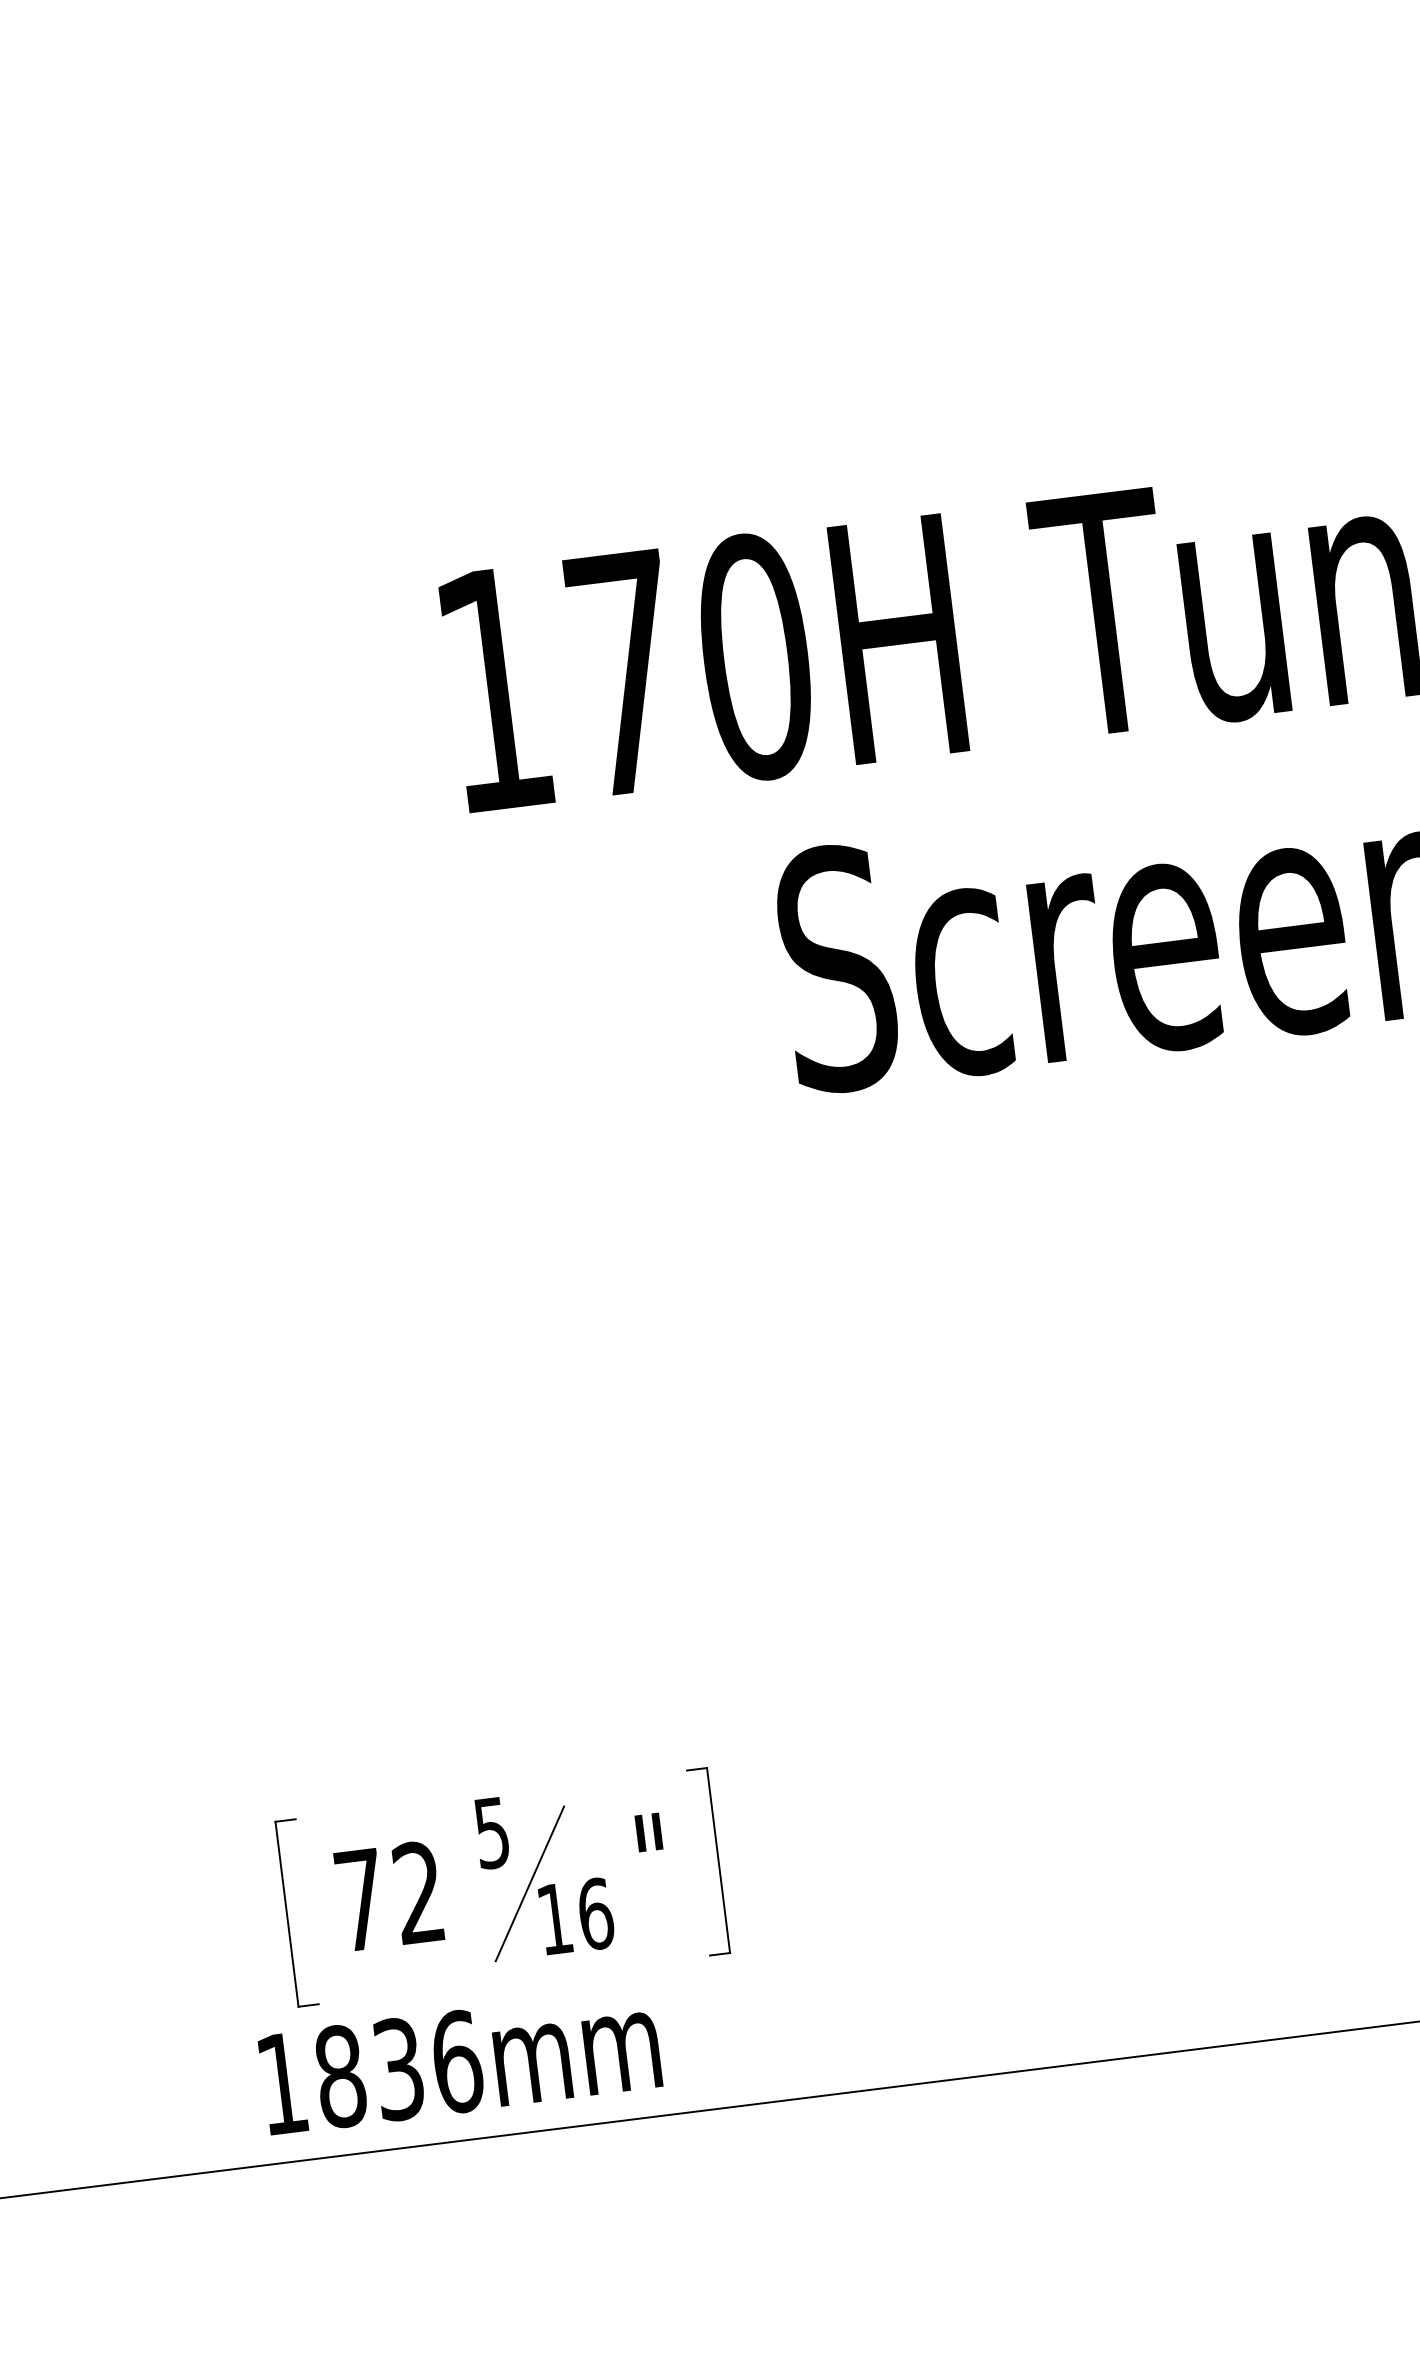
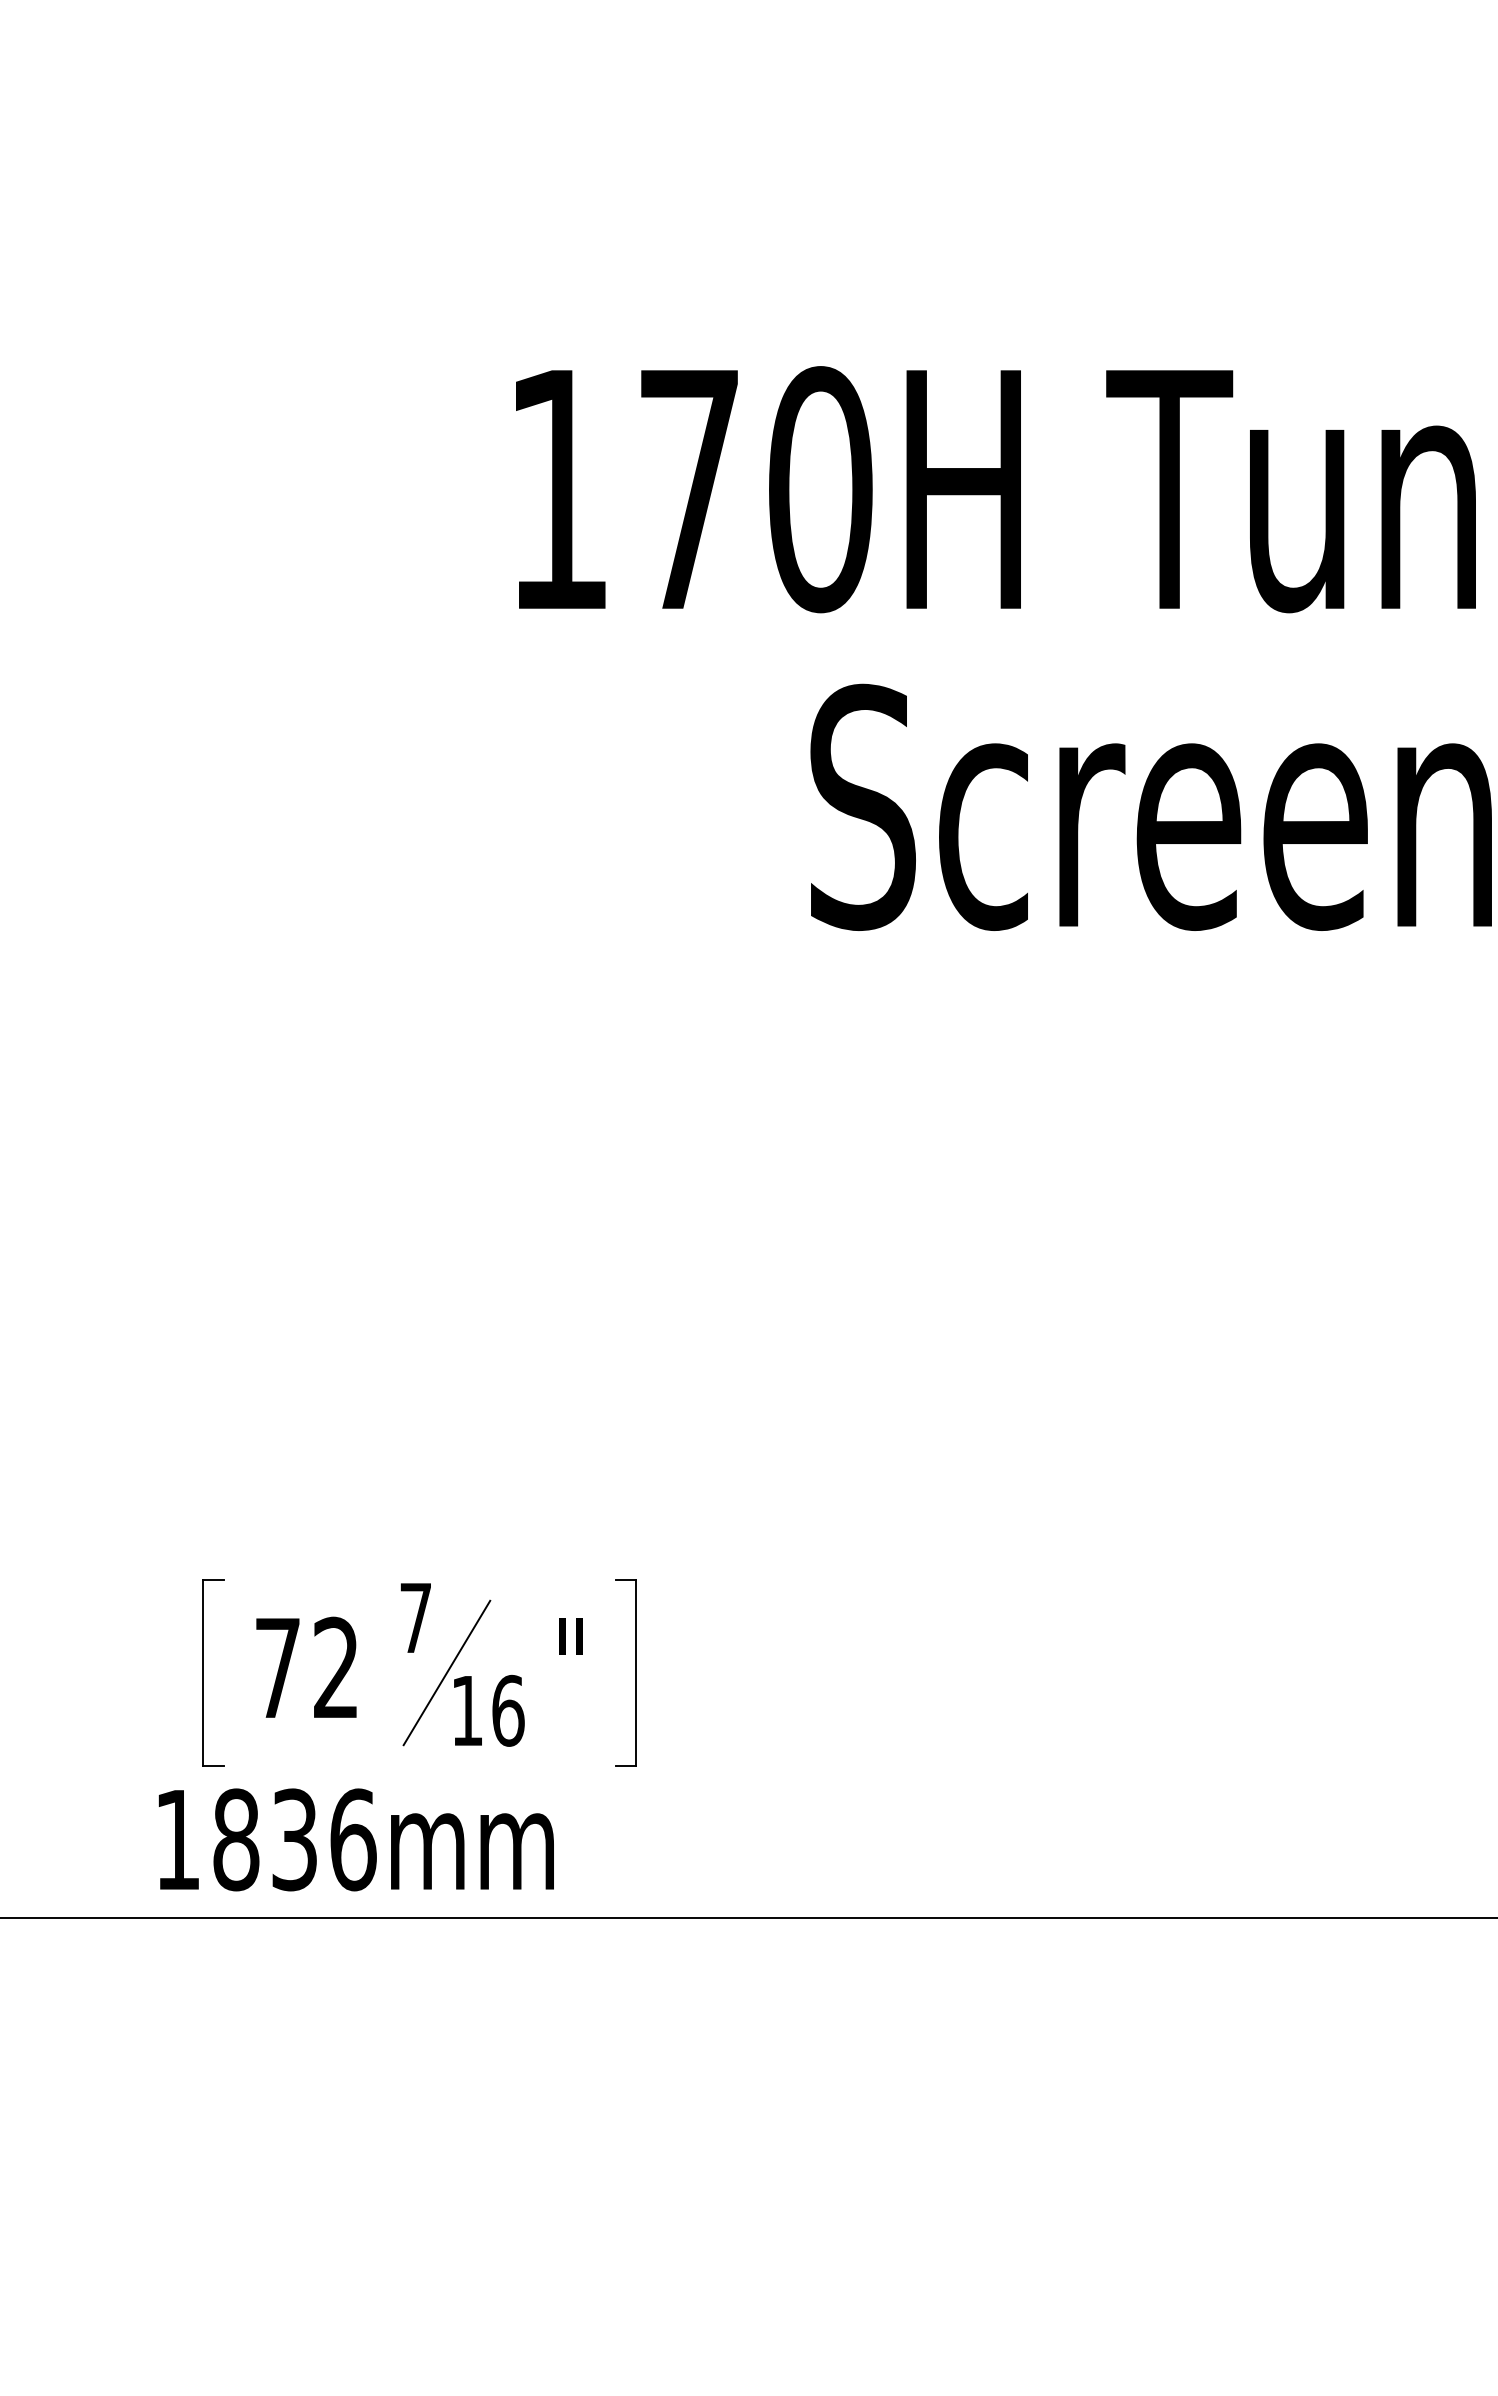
text: (491, 1833) -> (415, 1618), 5 -> 7

